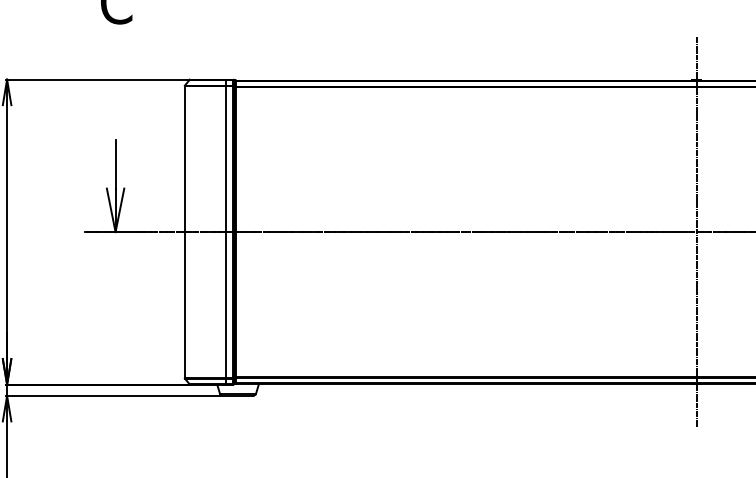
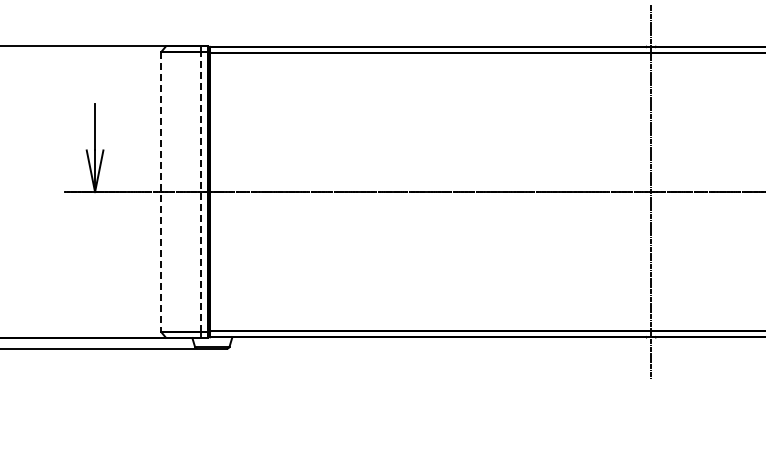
line: (184, 232) -> (161, 192), solid -> dashed
line: (225, 232) -> (200, 192), solid -> dashed

